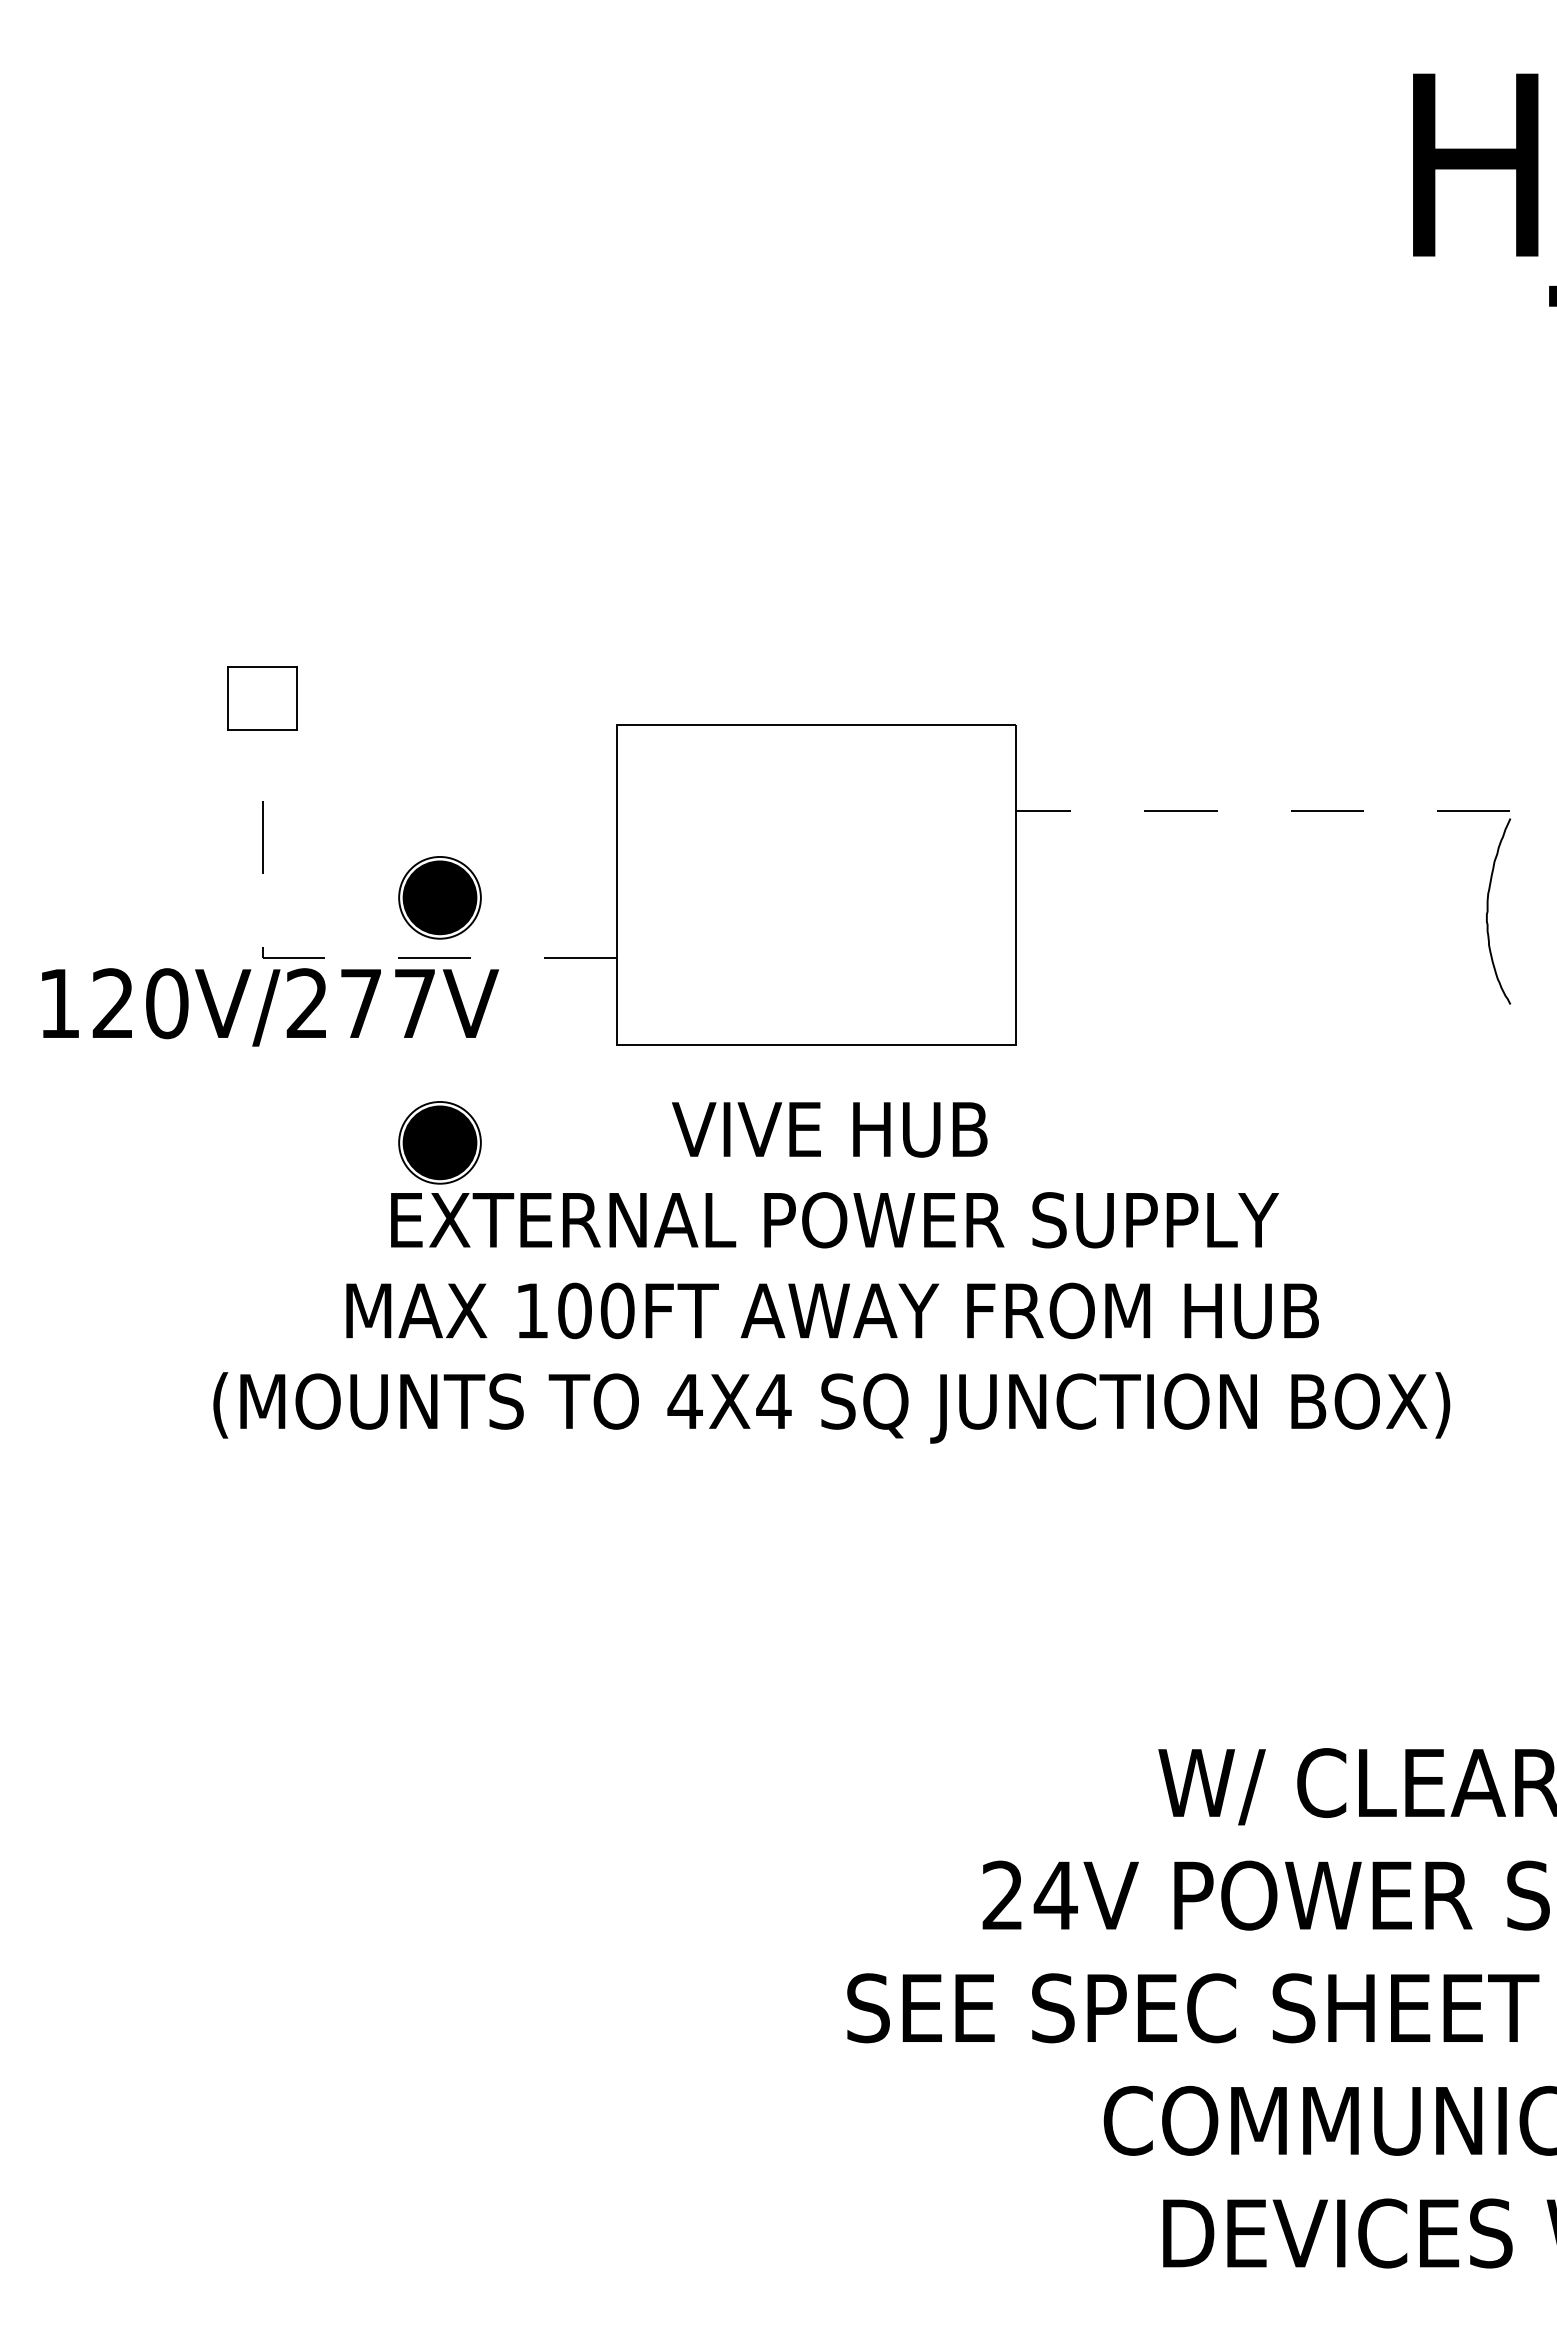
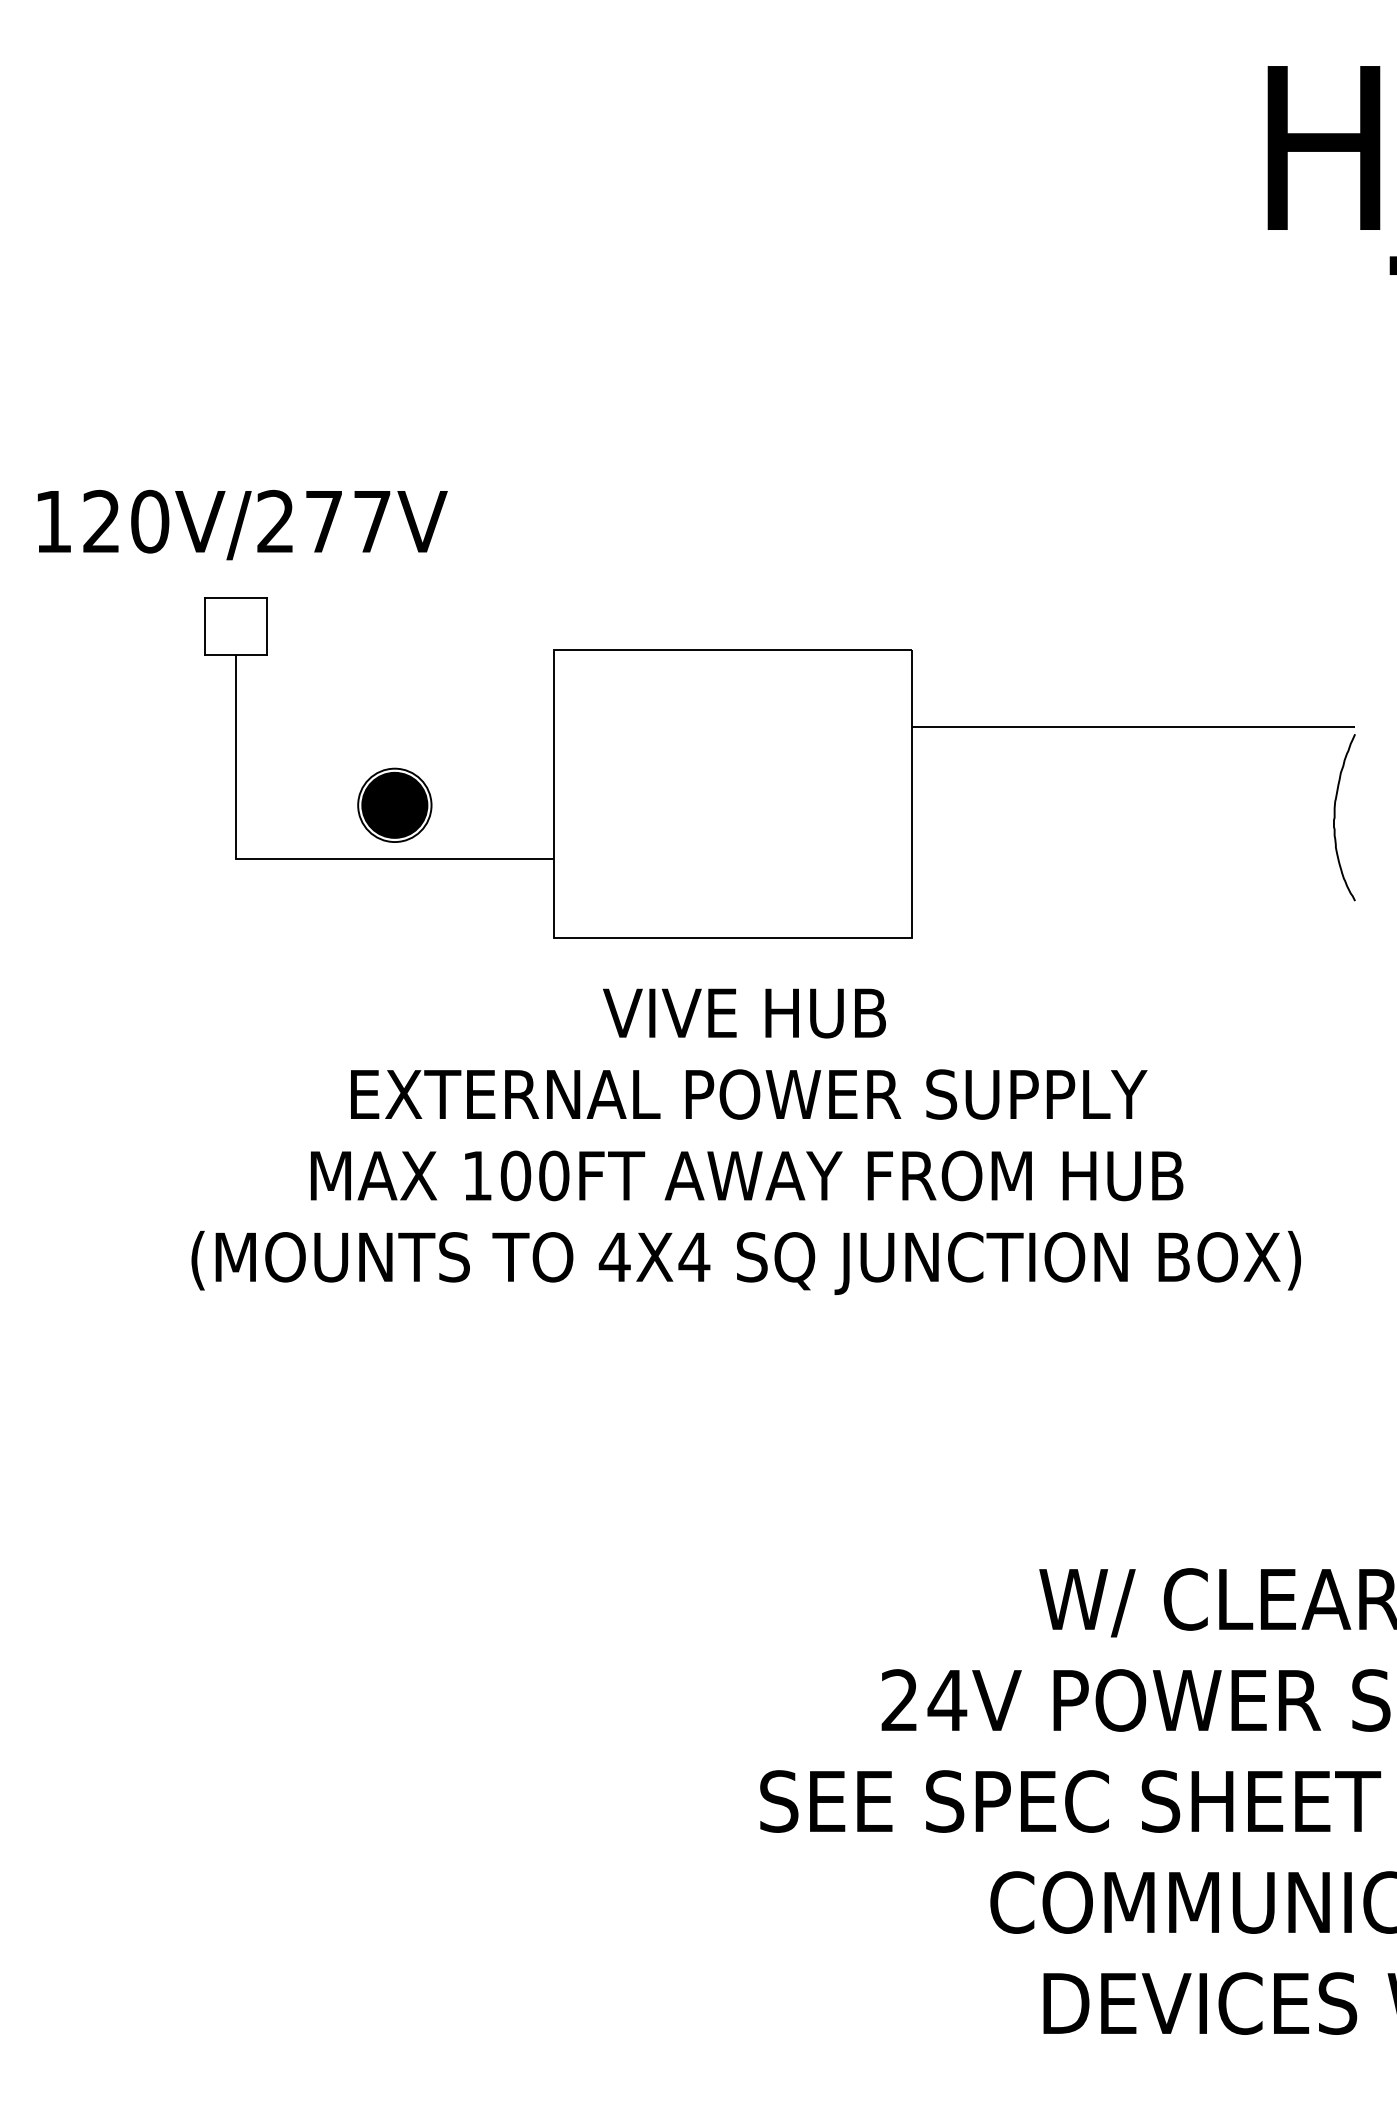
line: (1262, 811) -> (1132, 727), dashed -> solid
line: (324, 957) -> (291, 858), dashed -> solid
text: (270, 1007) -> (242, 525), moved
part: (439, 1142) -> (394, 1024), removed

